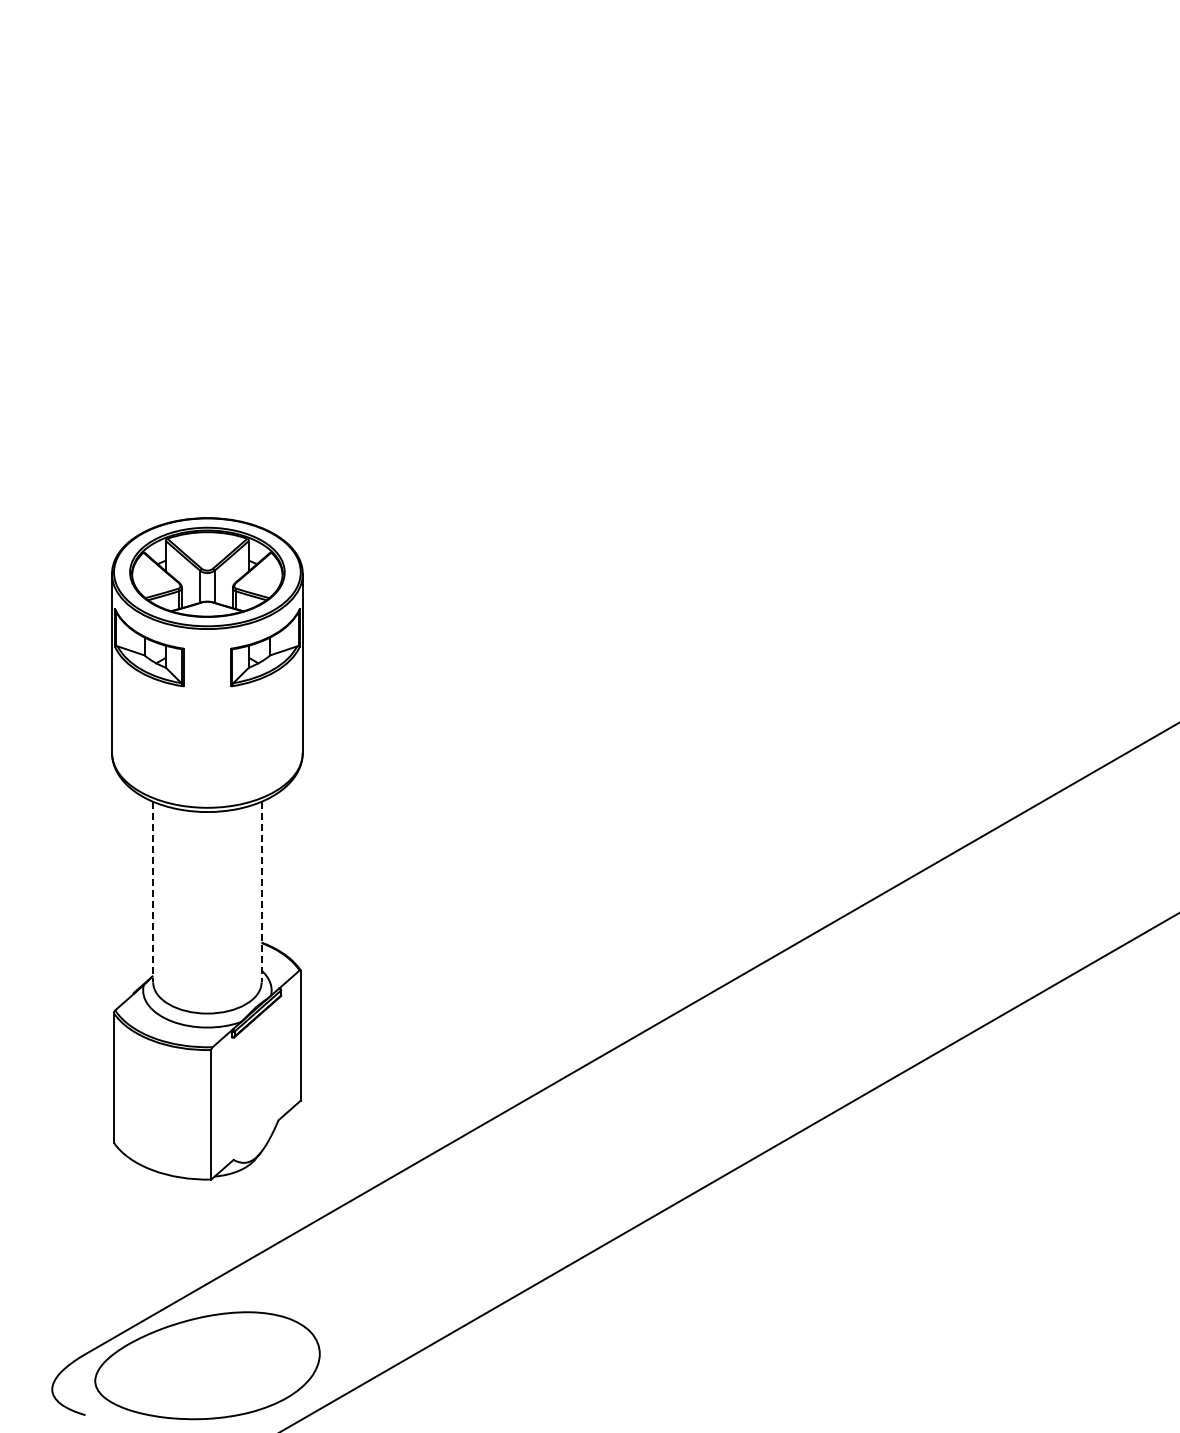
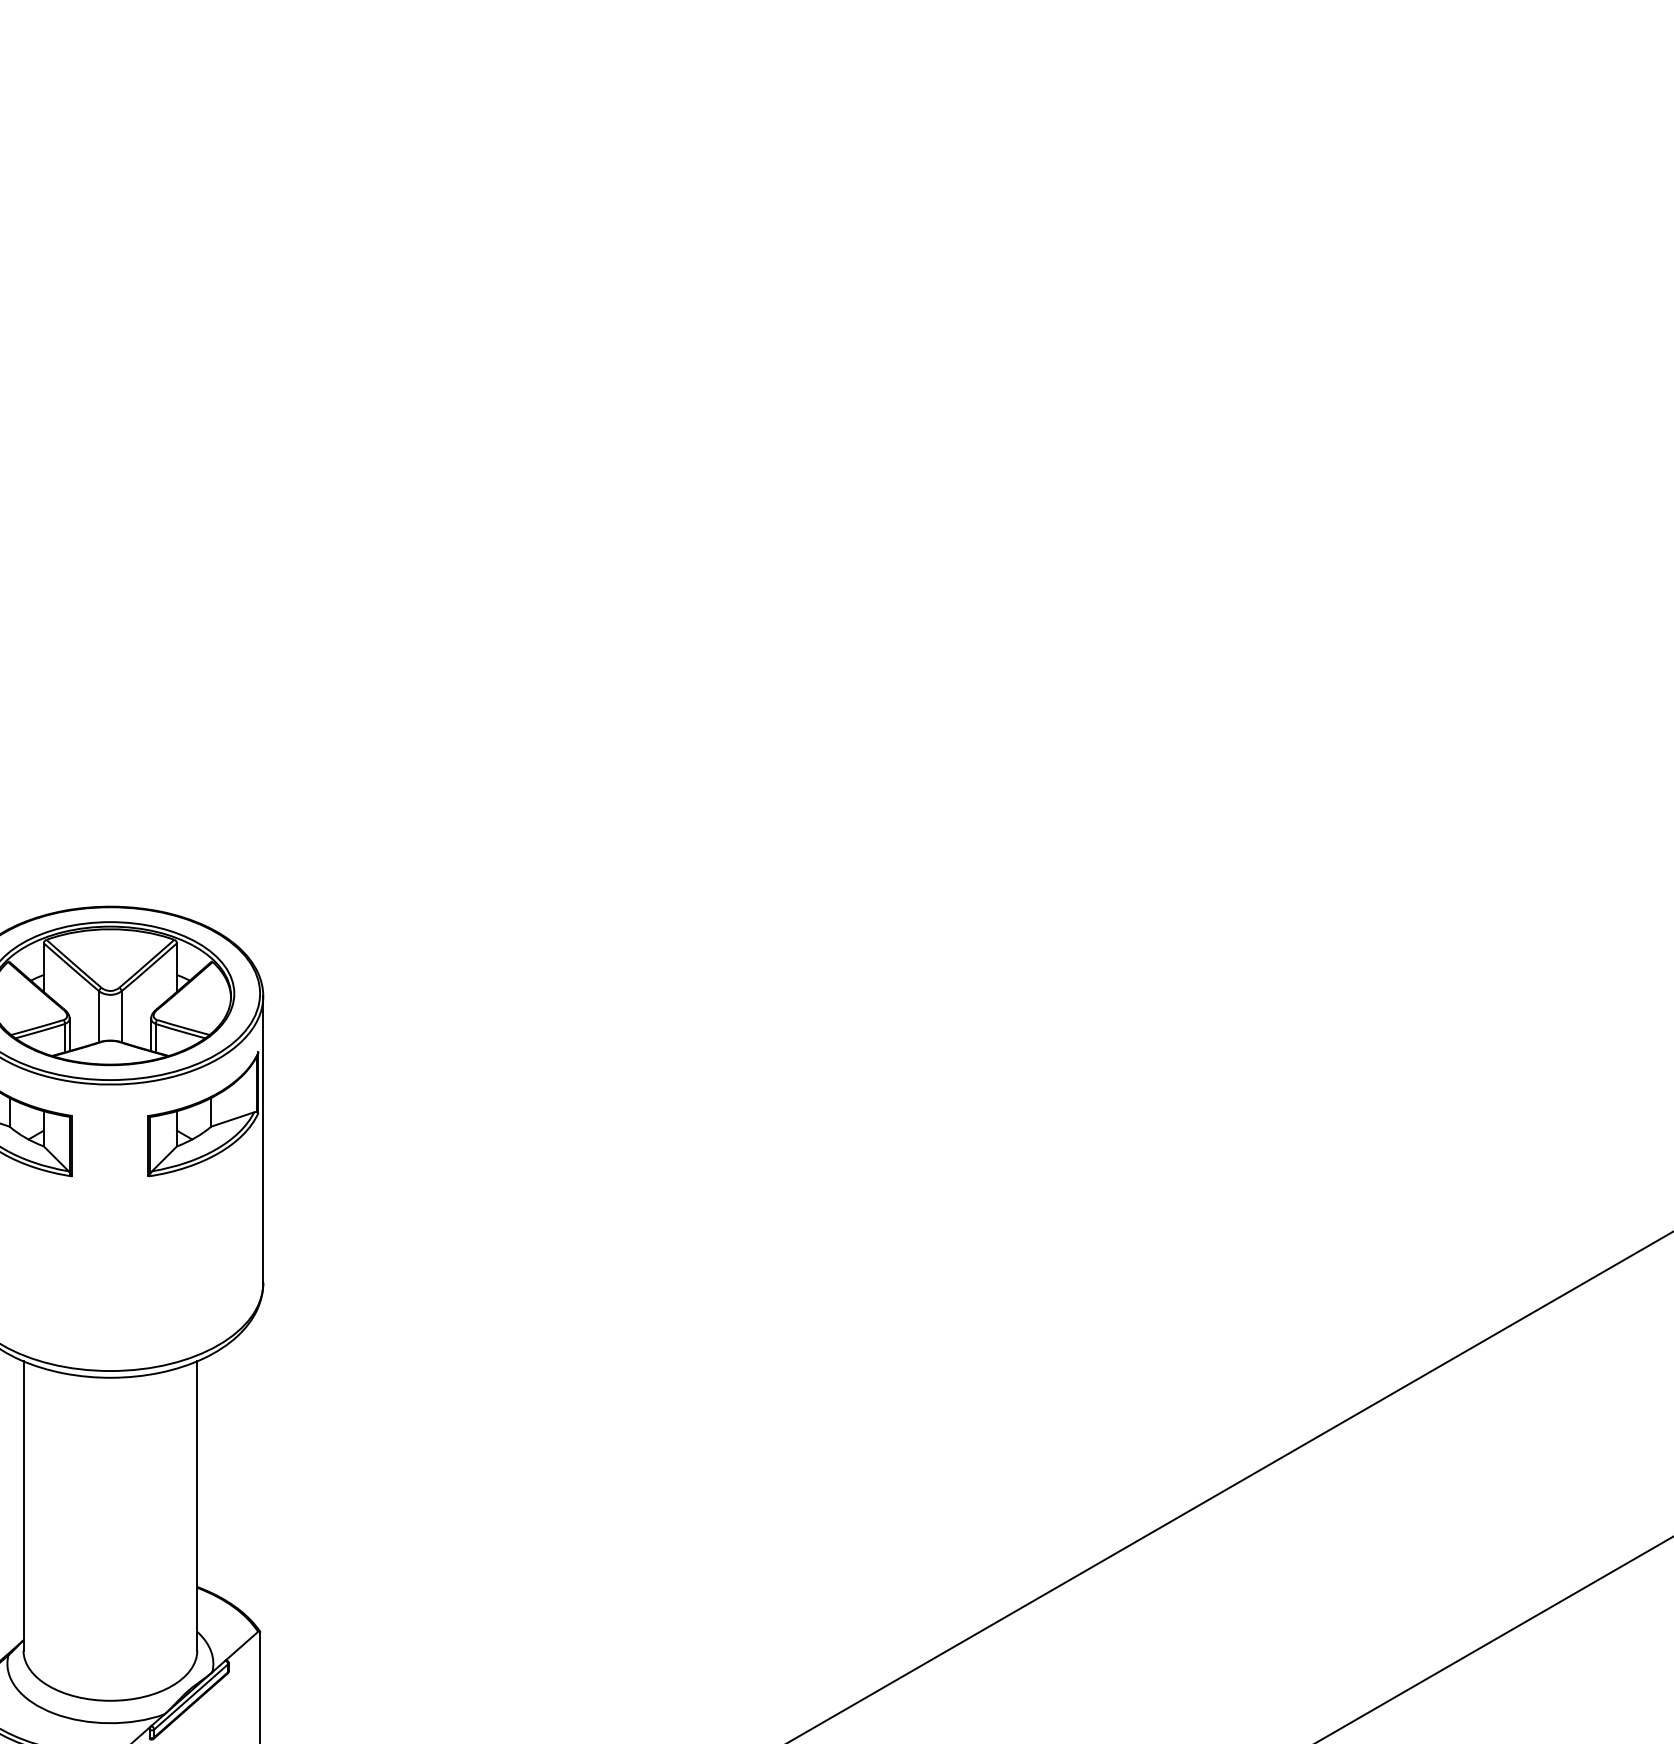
line: (153, 892) -> (24, 1506), dashed -> solid
line: (261, 892) -> (197, 1506), dashed -> solid

